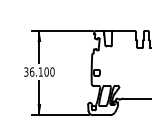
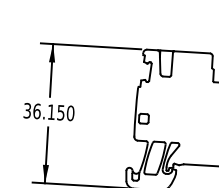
text: (46, 71) -> (60, 111), 36.100 -> 36.150

